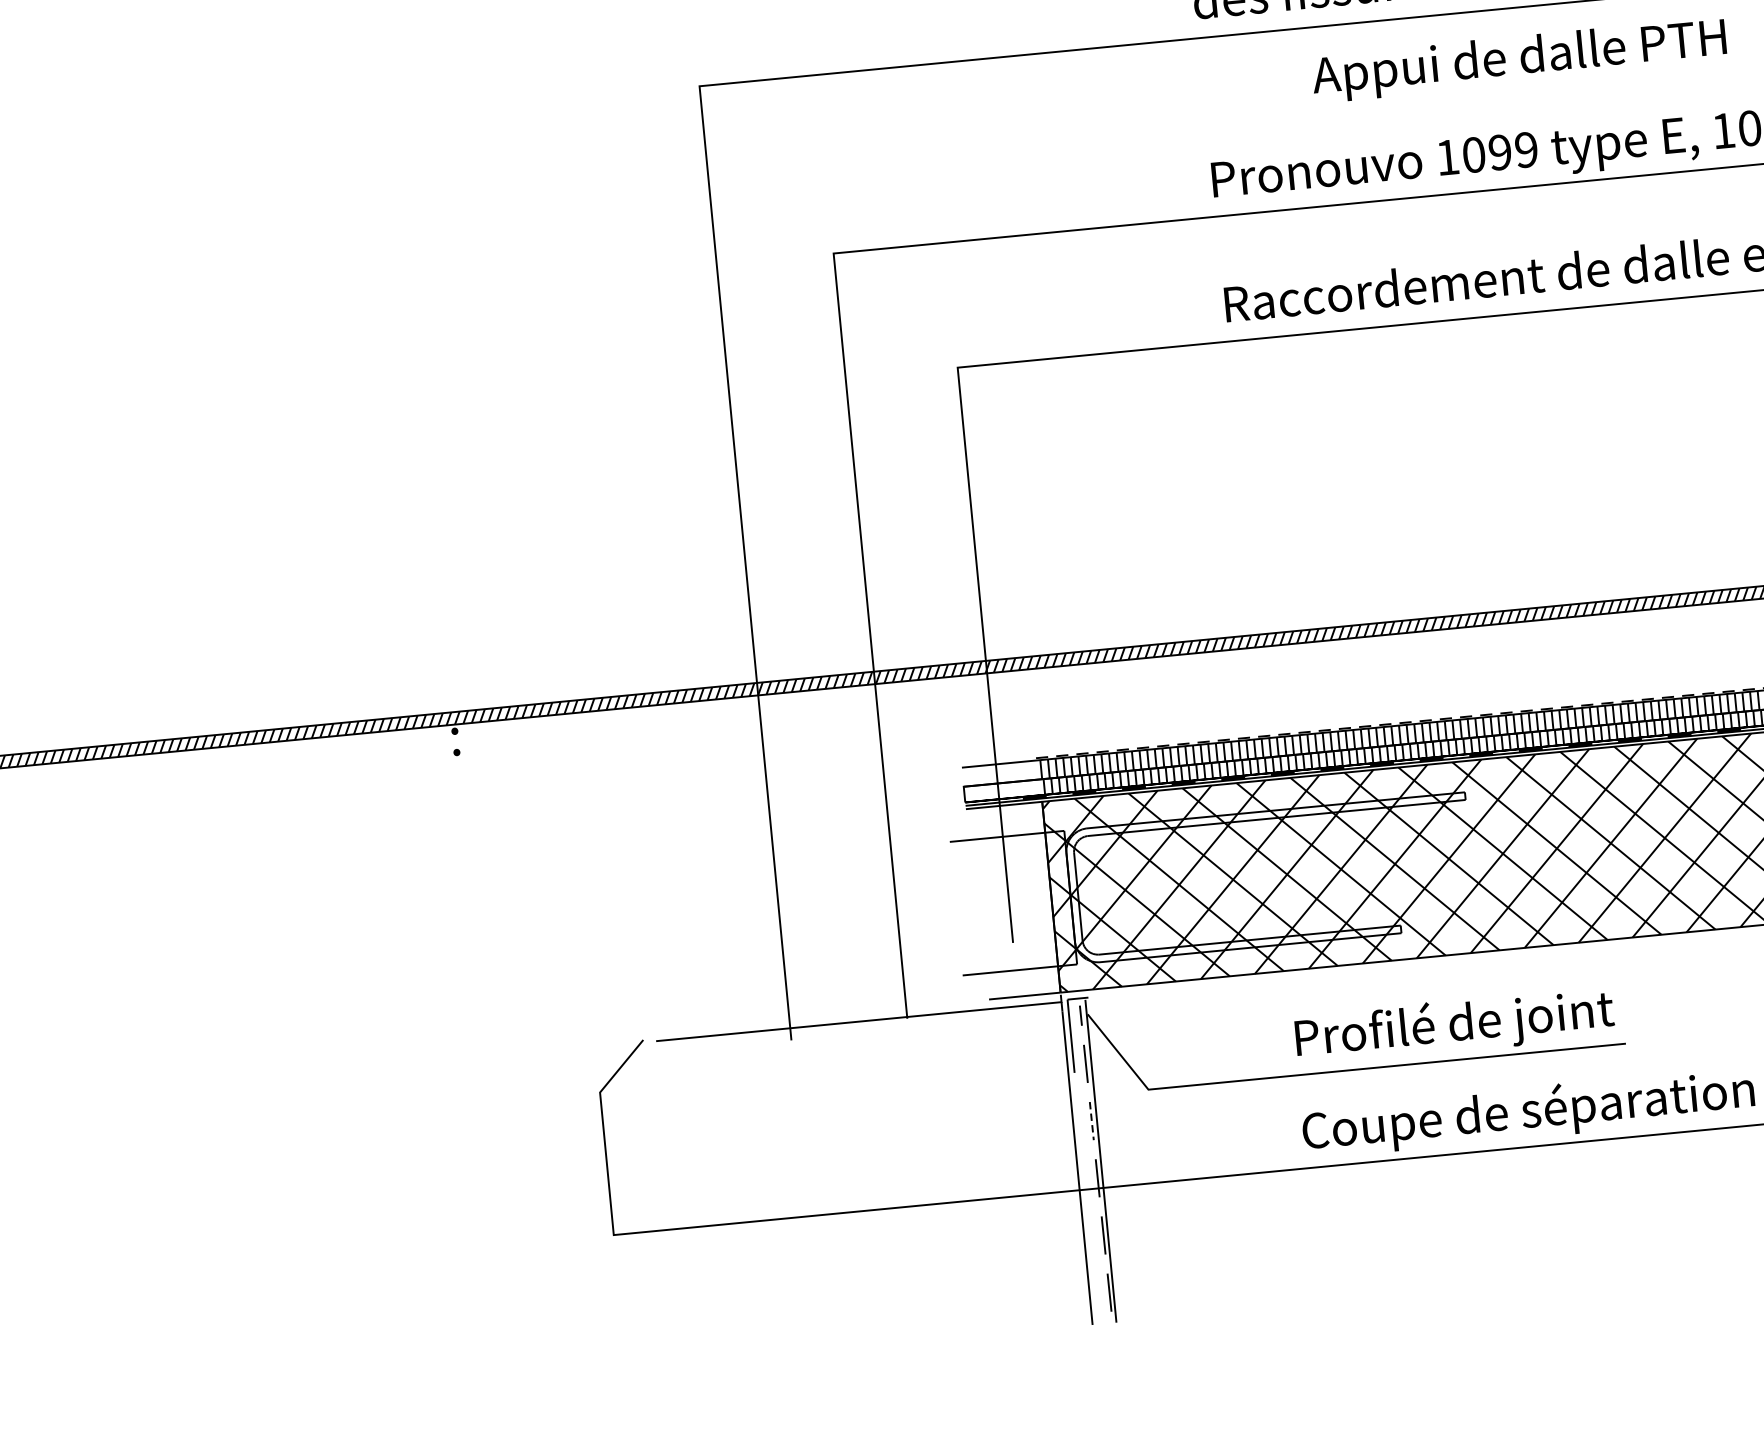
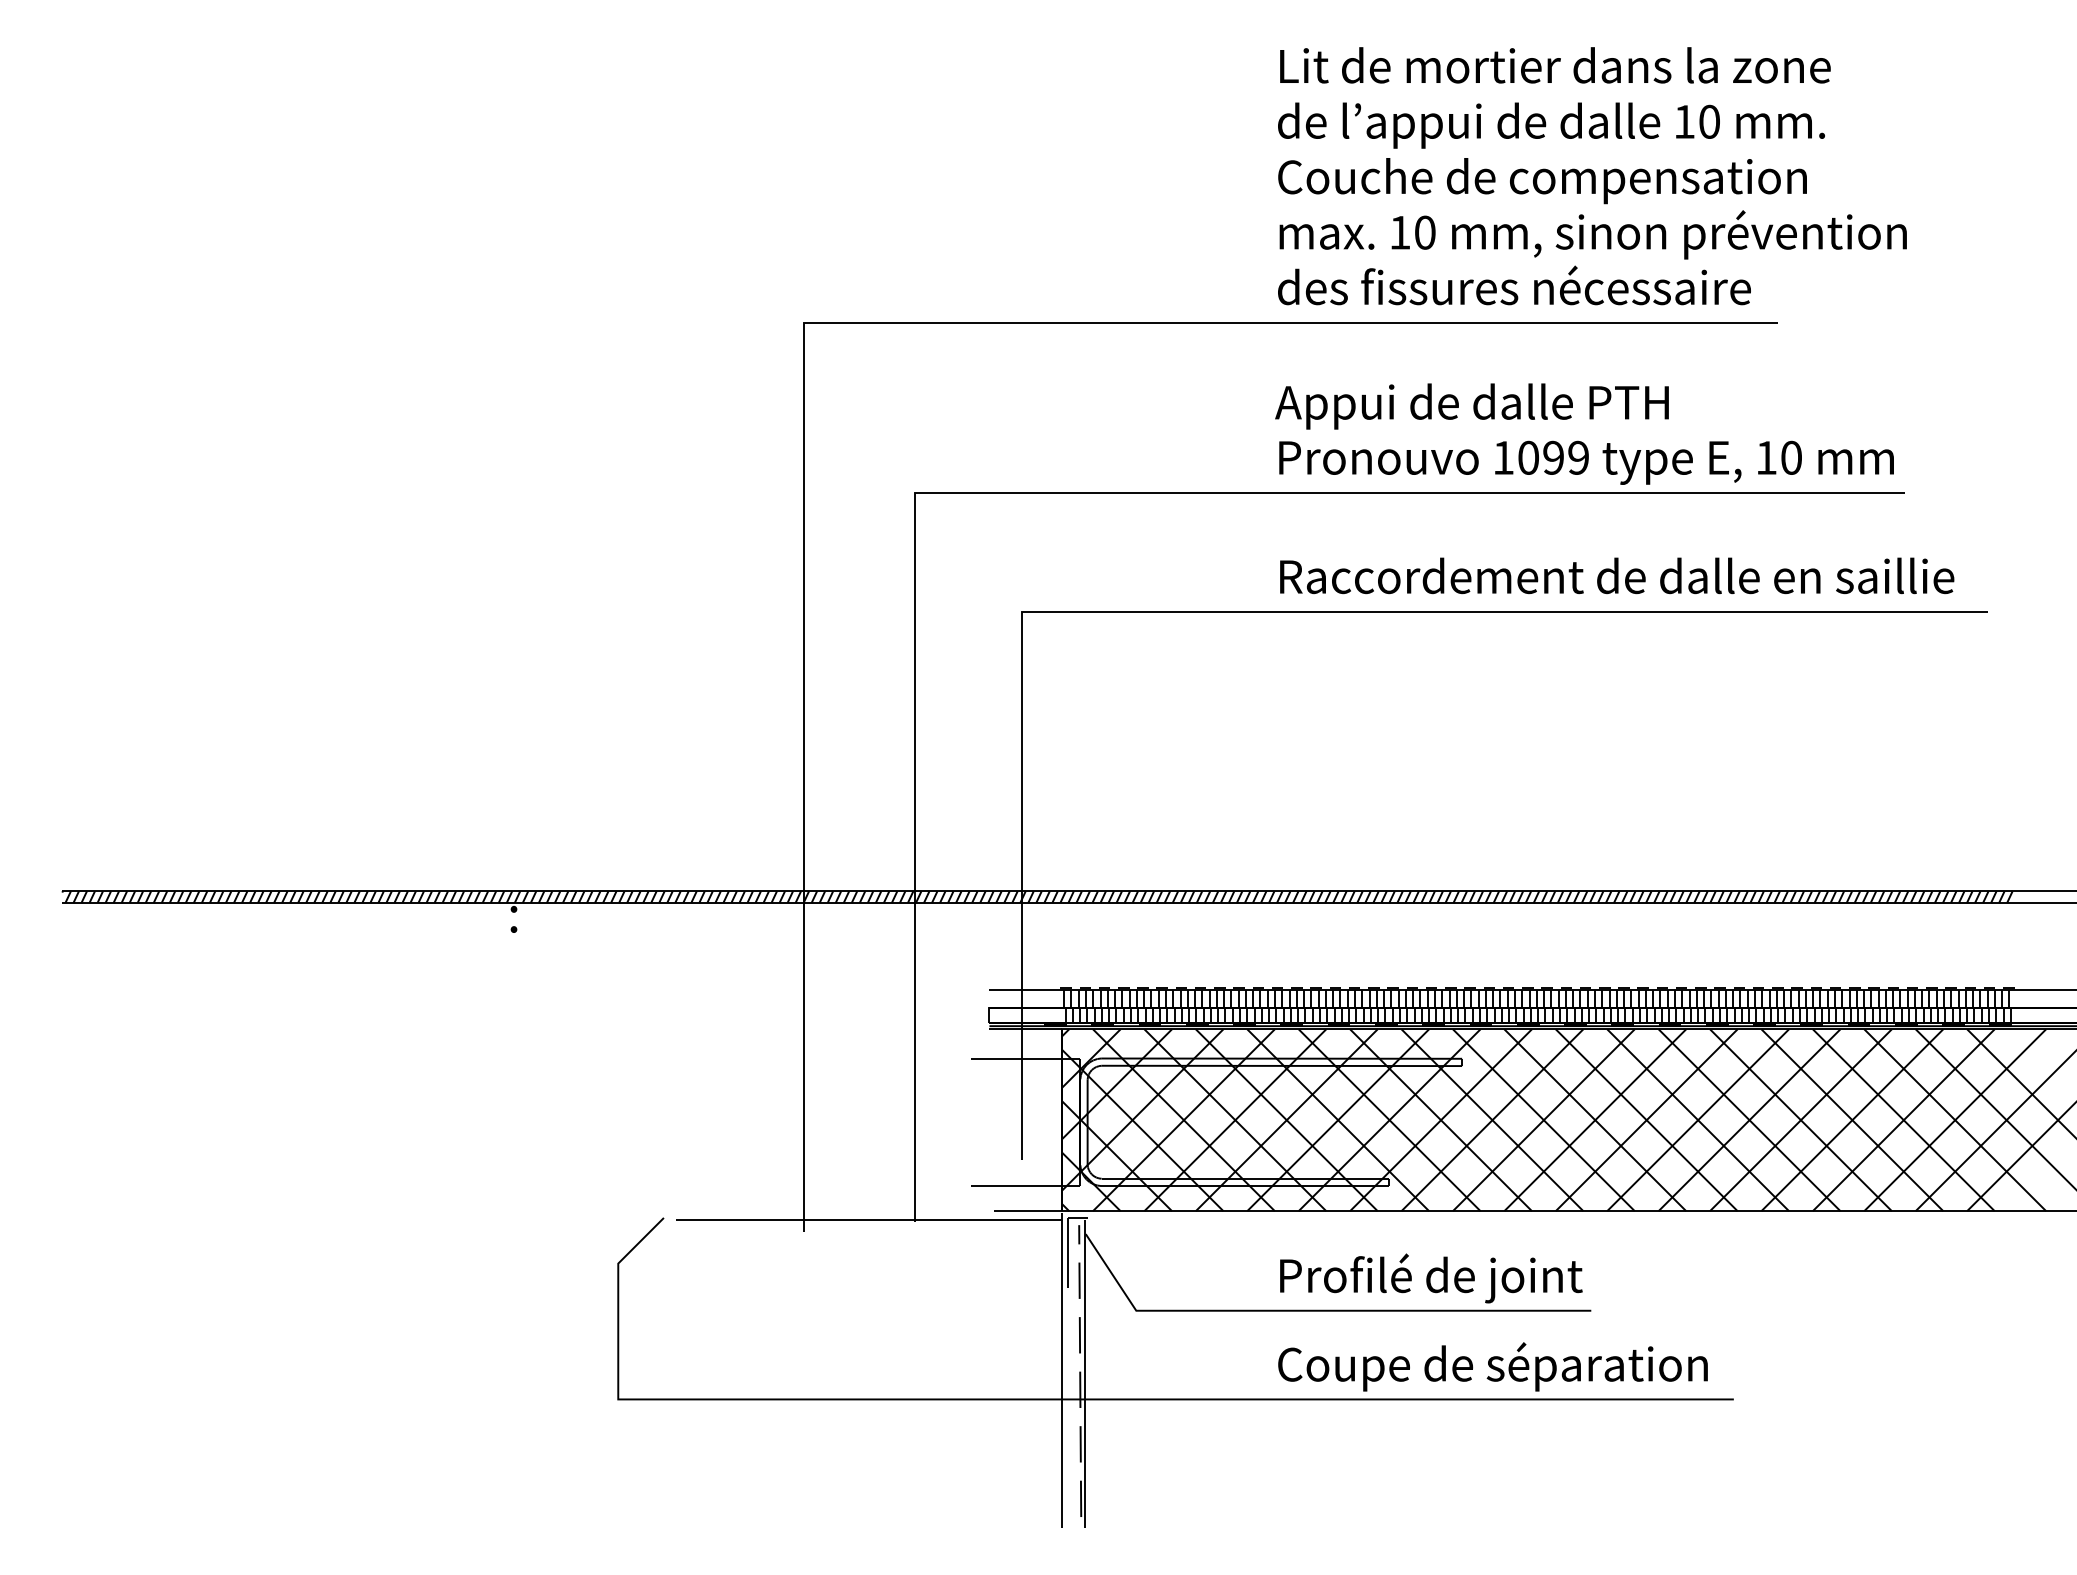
text: (1518, 60) -> (1471, 406), moved
line: (1091, 1121) -> (1079, 1335), dashed -> solid

